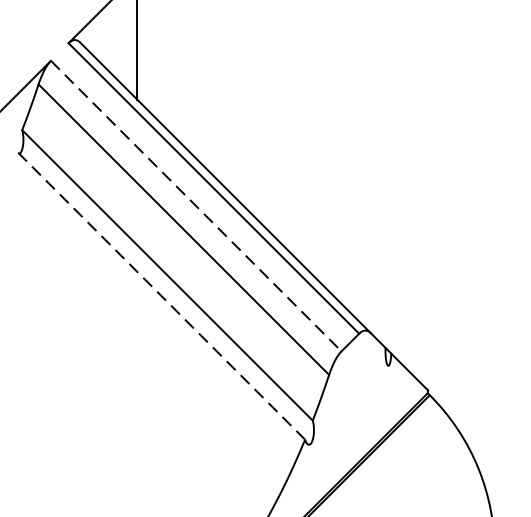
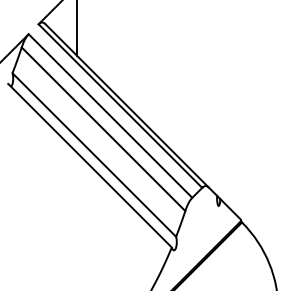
line: (196, 206) -> (110, 116), dashed -> solid
line: (160, 294) -> (90, 165), dashed -> solid

